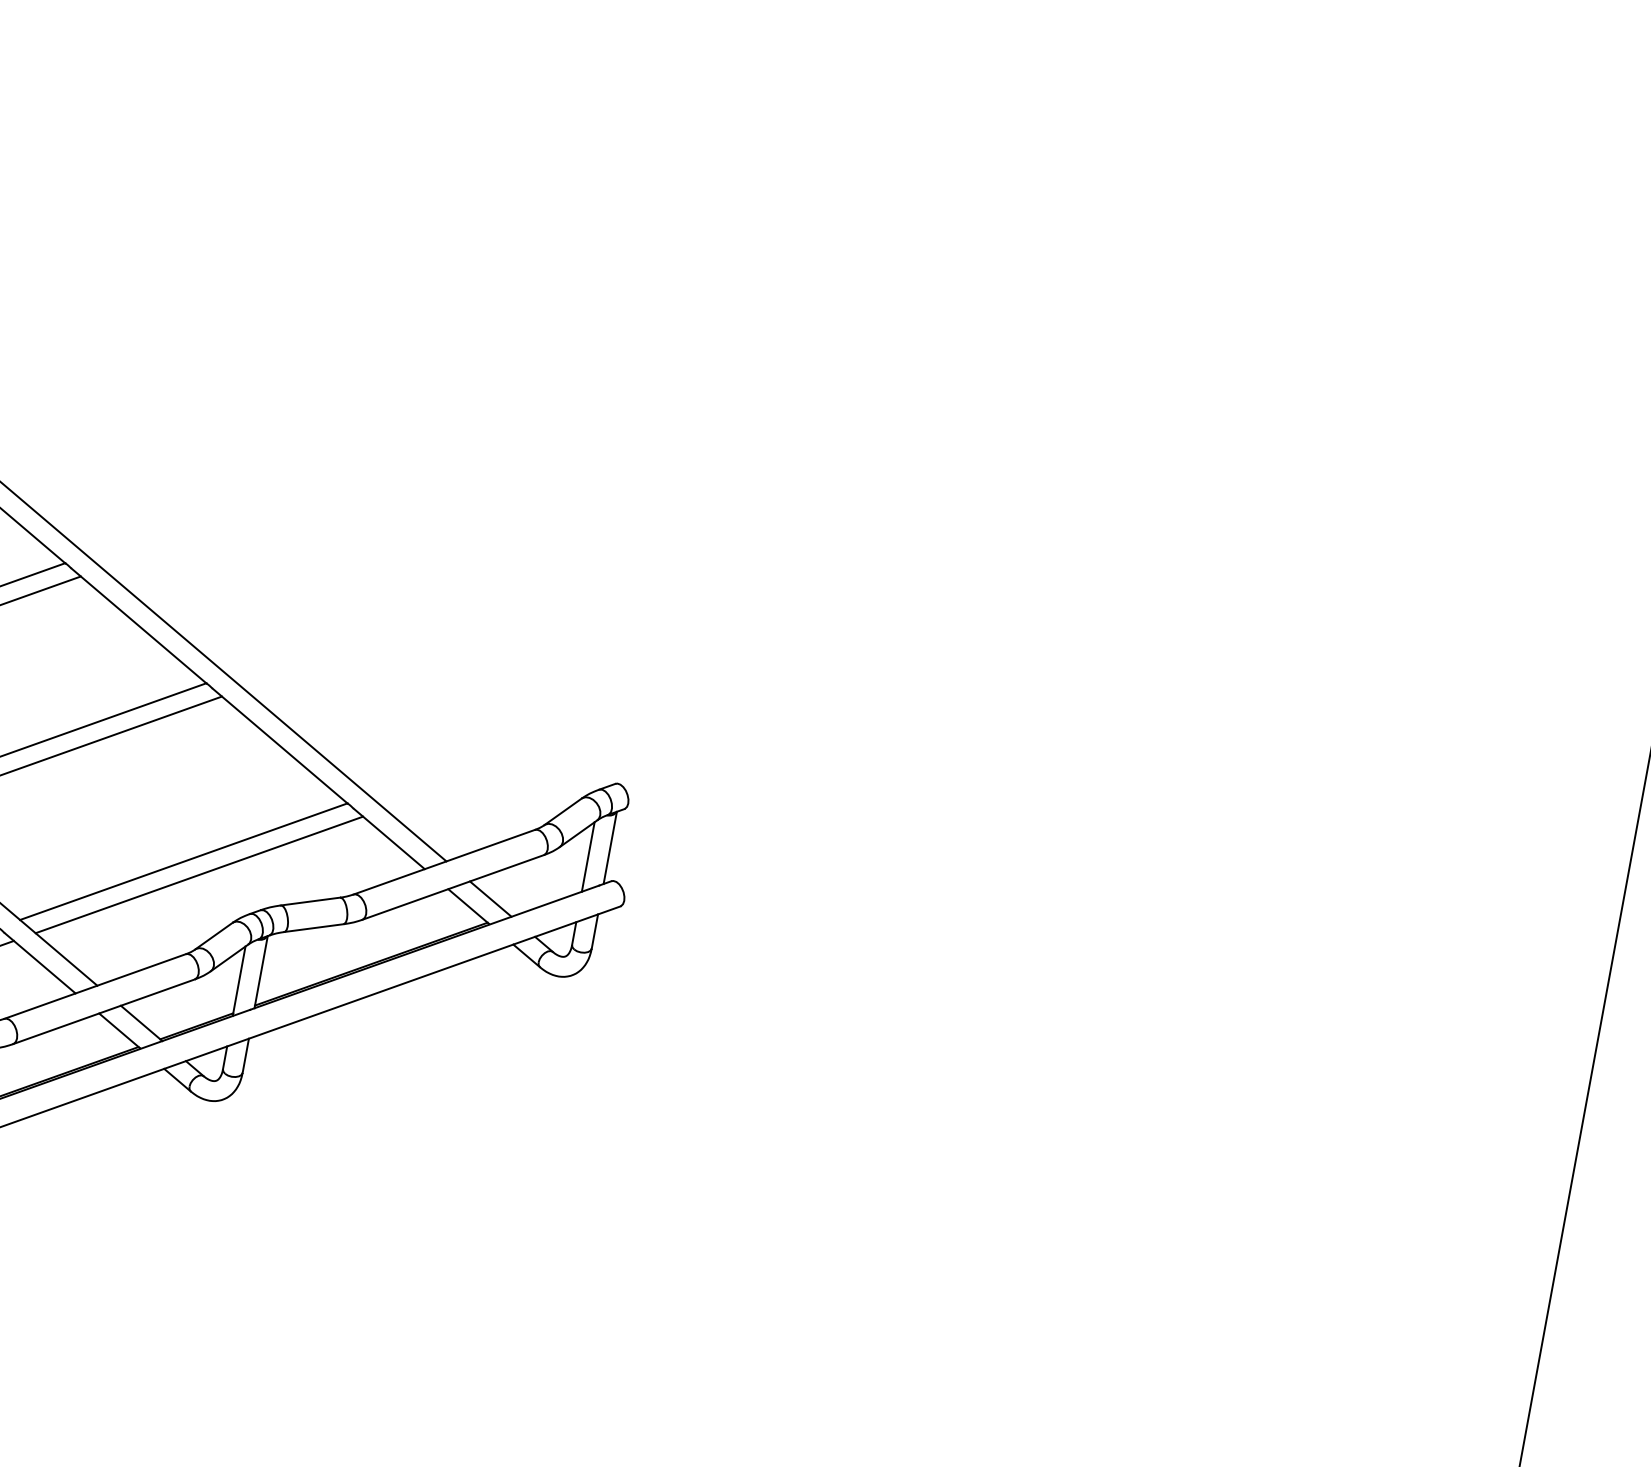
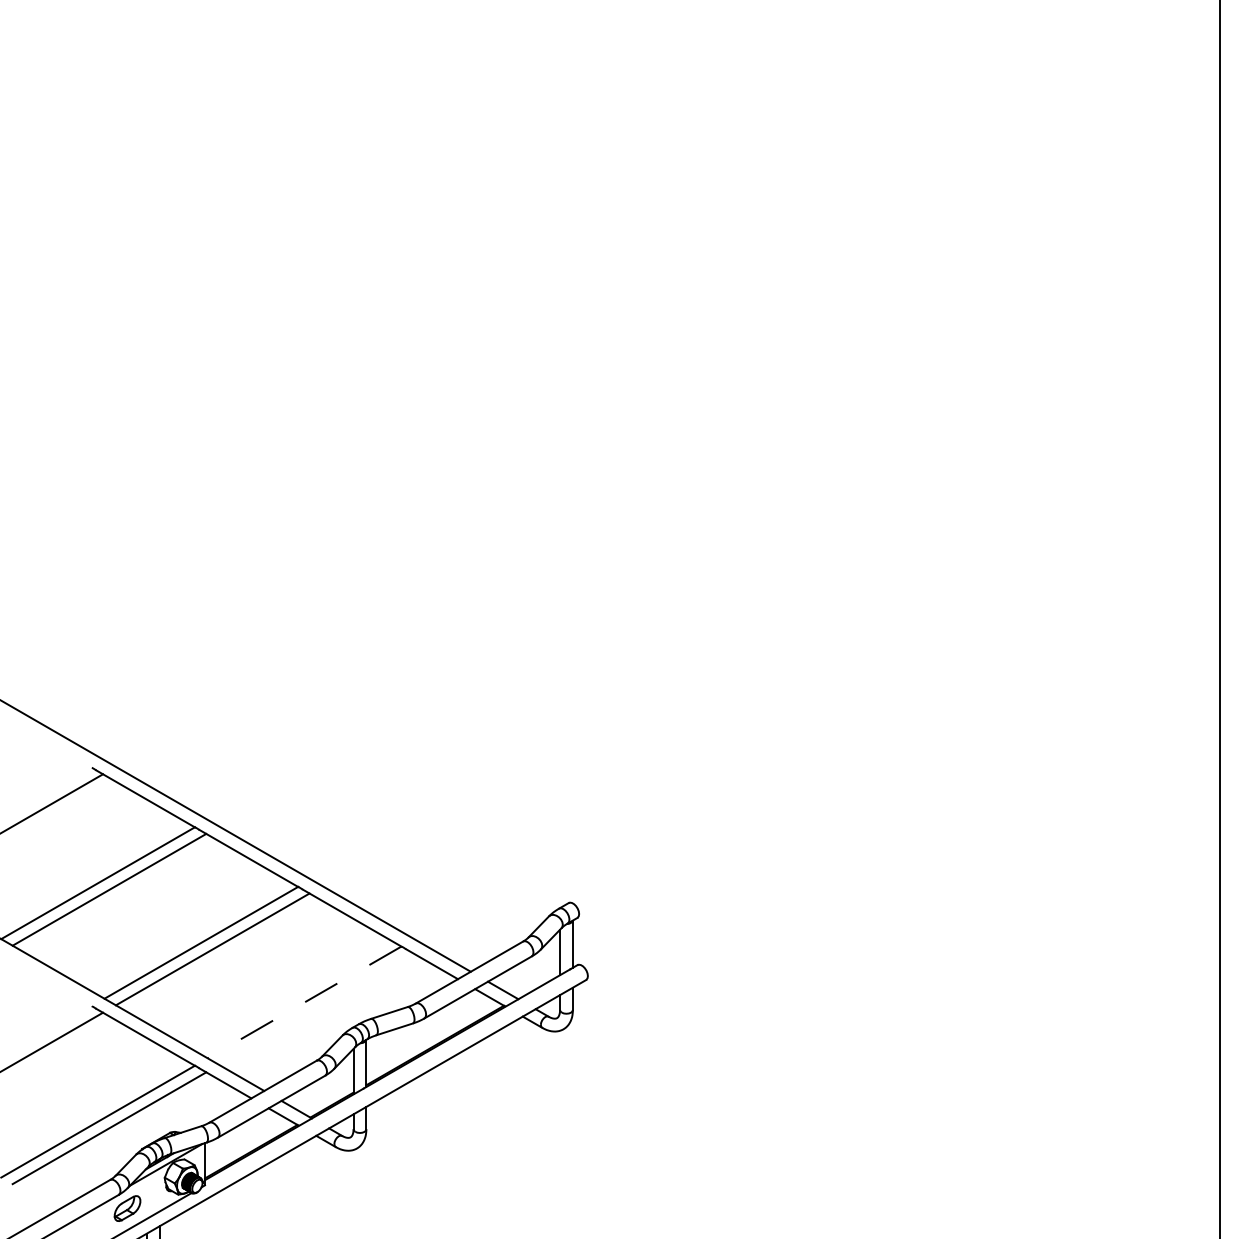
line: (183, 861) -> (304, 1002), solid -> dashed
line: (198, 873) -> (315, 1008), removed

